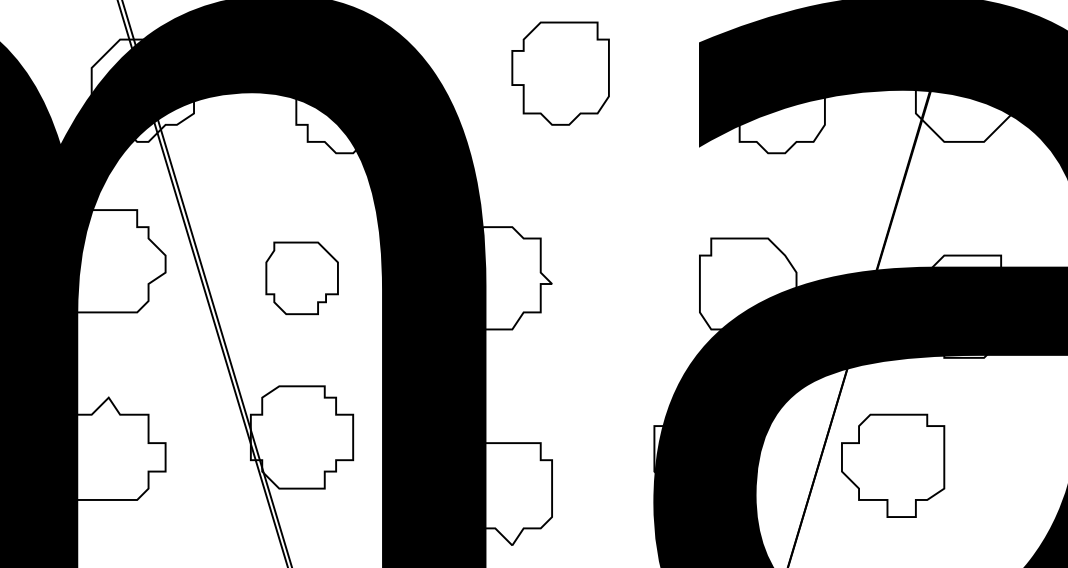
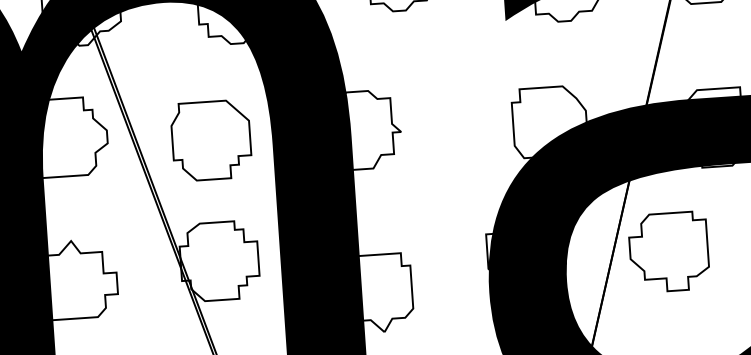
part: (302, 278) -> (211, 140), size x1.43

